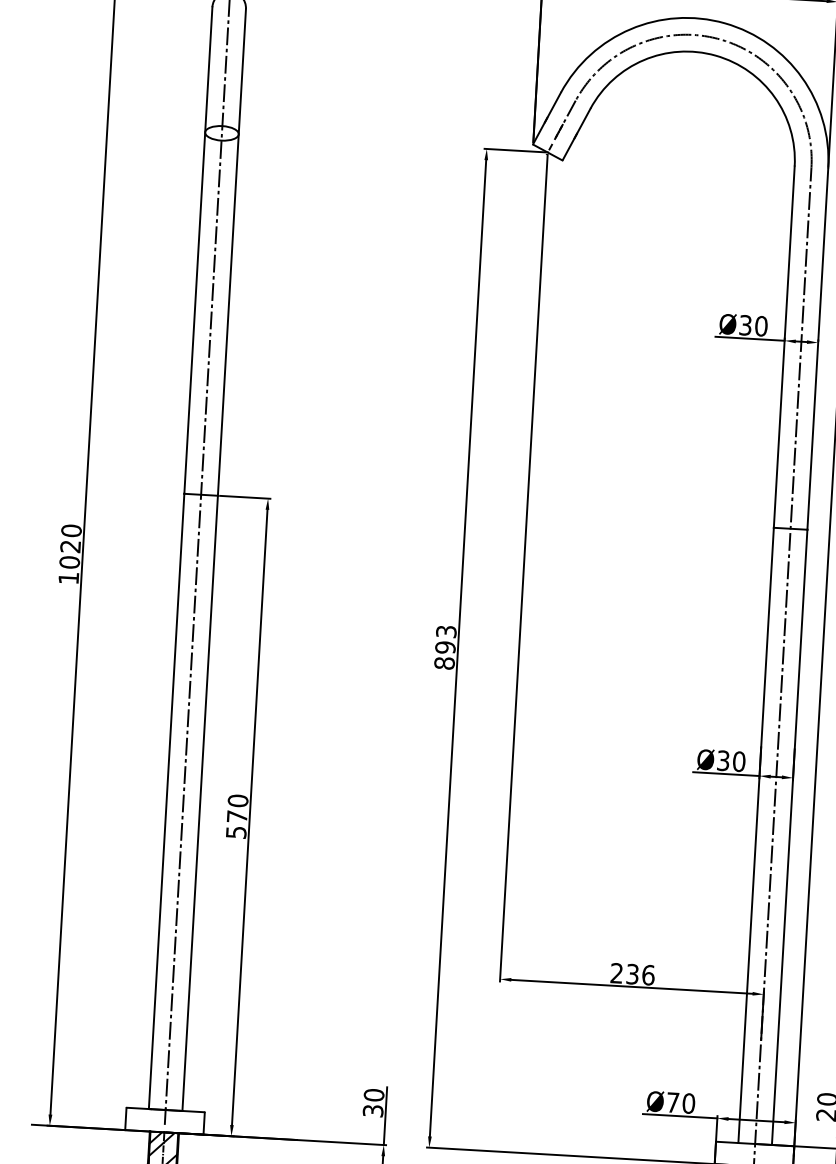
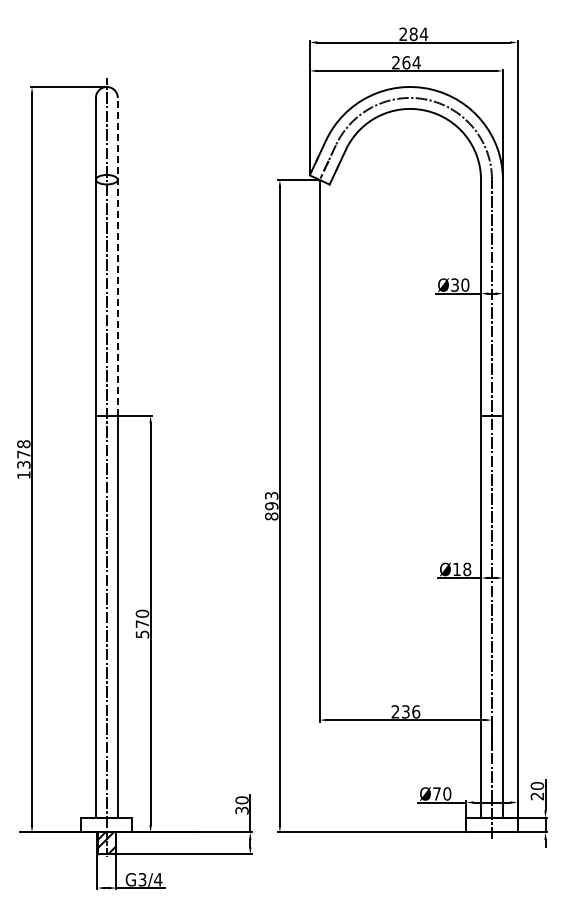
line: (231, 251) -> (117, 256), solid -> dashed
text: (70, 546) -> (23, 454), 1020 -> 1378
text: (731, 761) -> (462, 569), Ø30 -> Ø18

